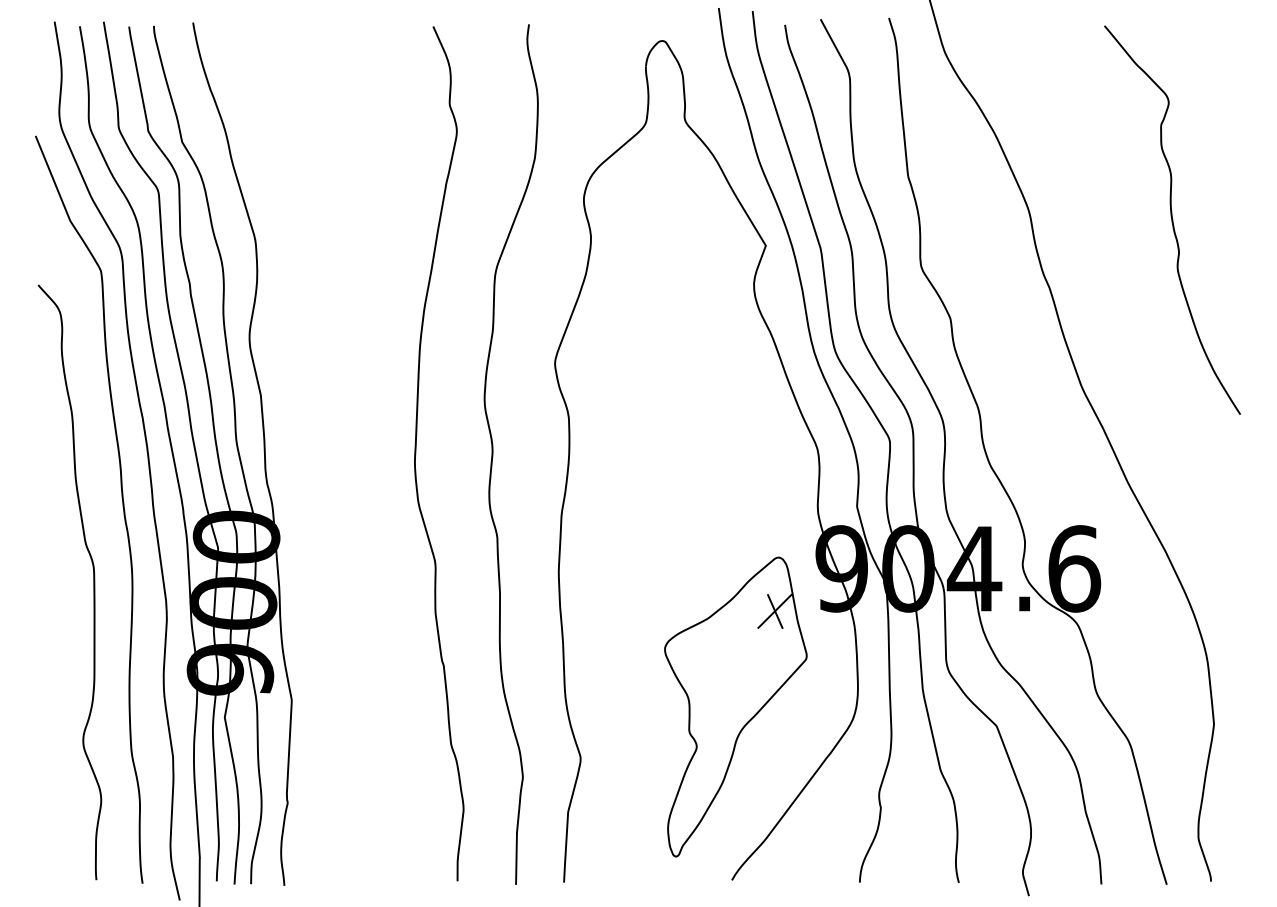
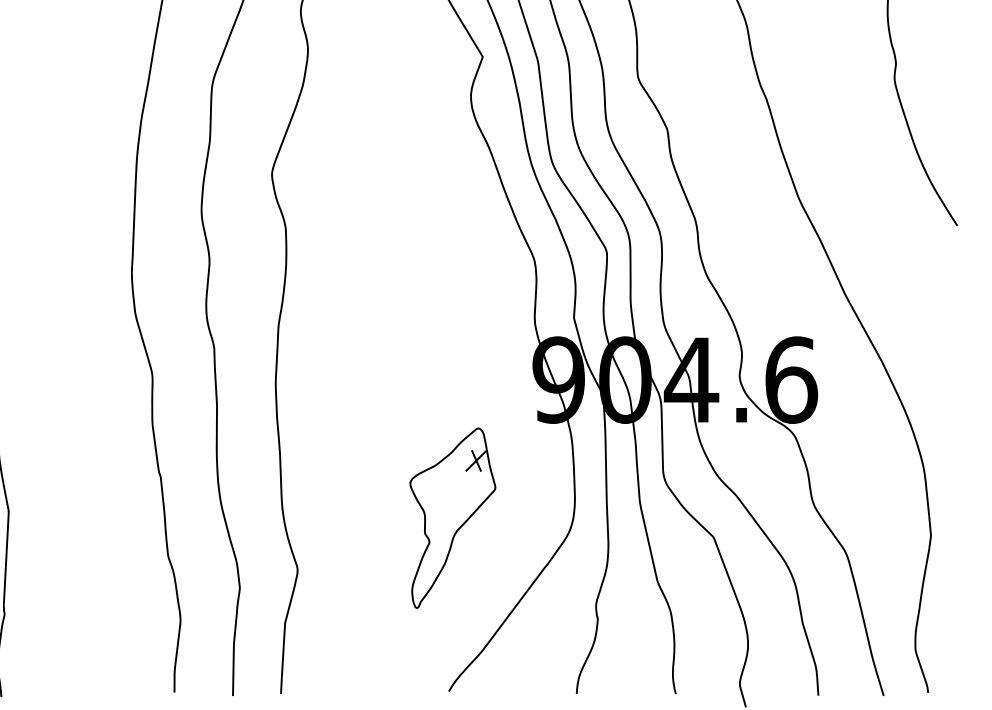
part: (735, 706) -> (452, 517), size x0.6

